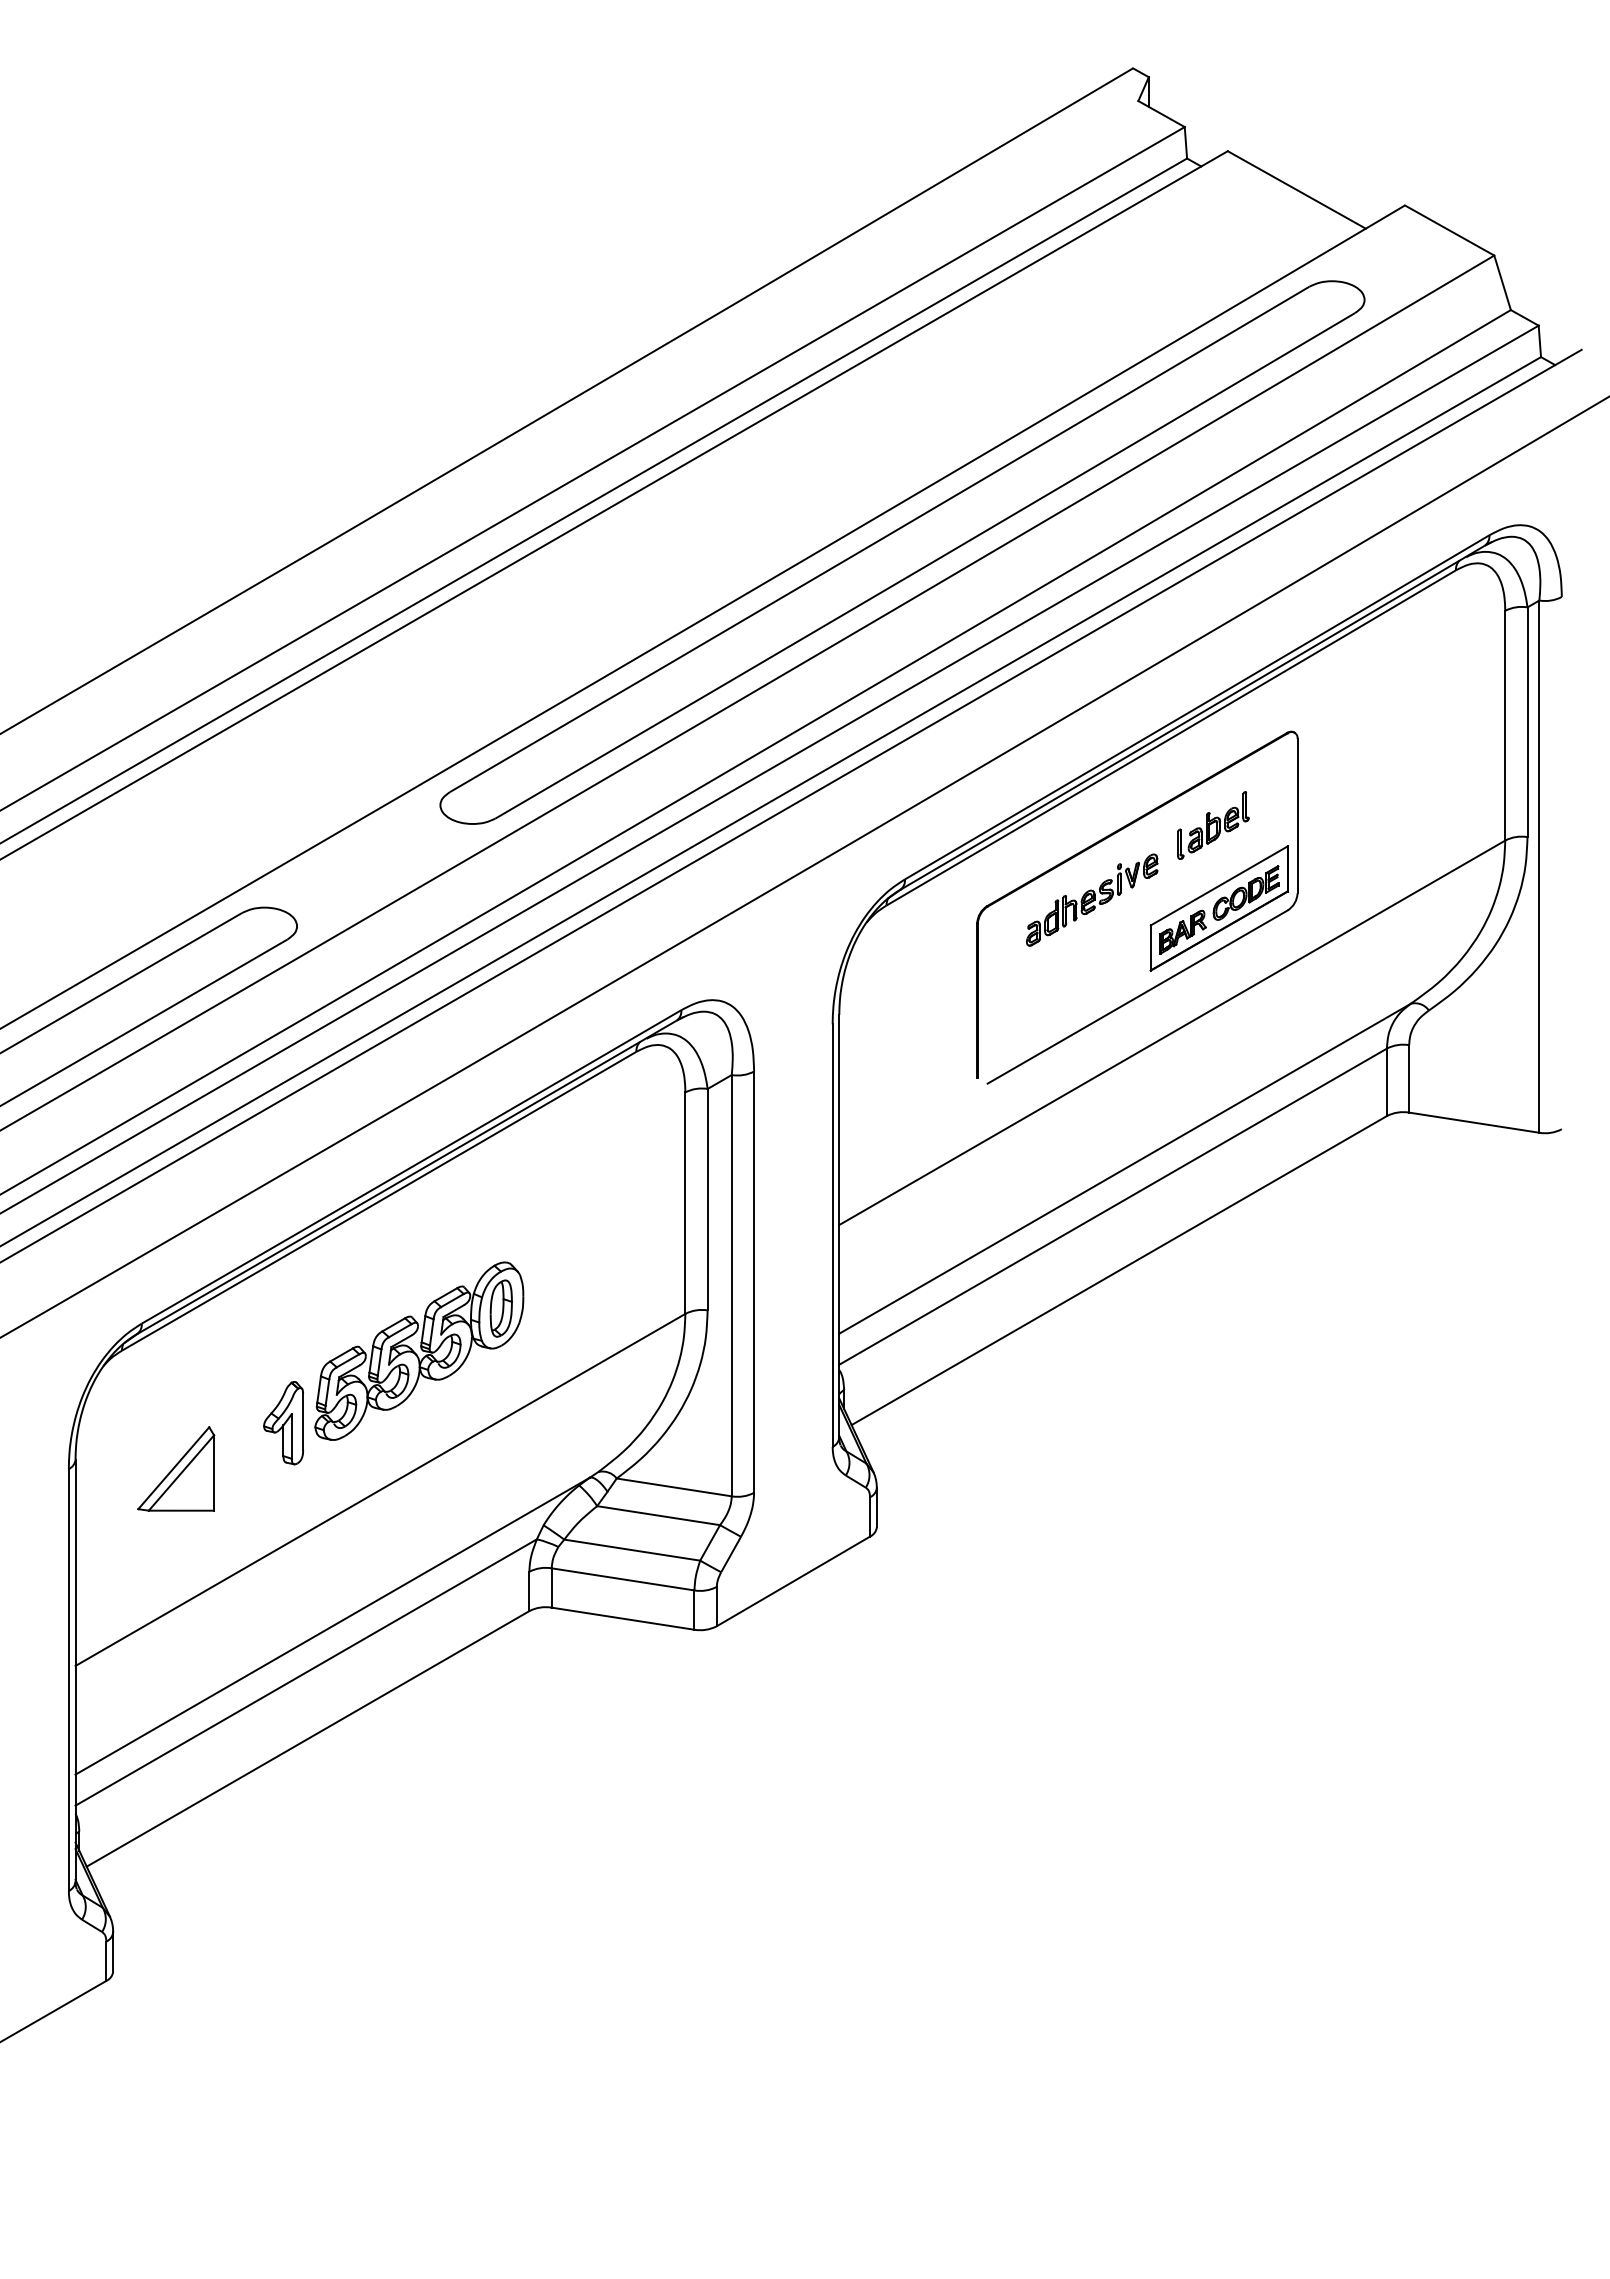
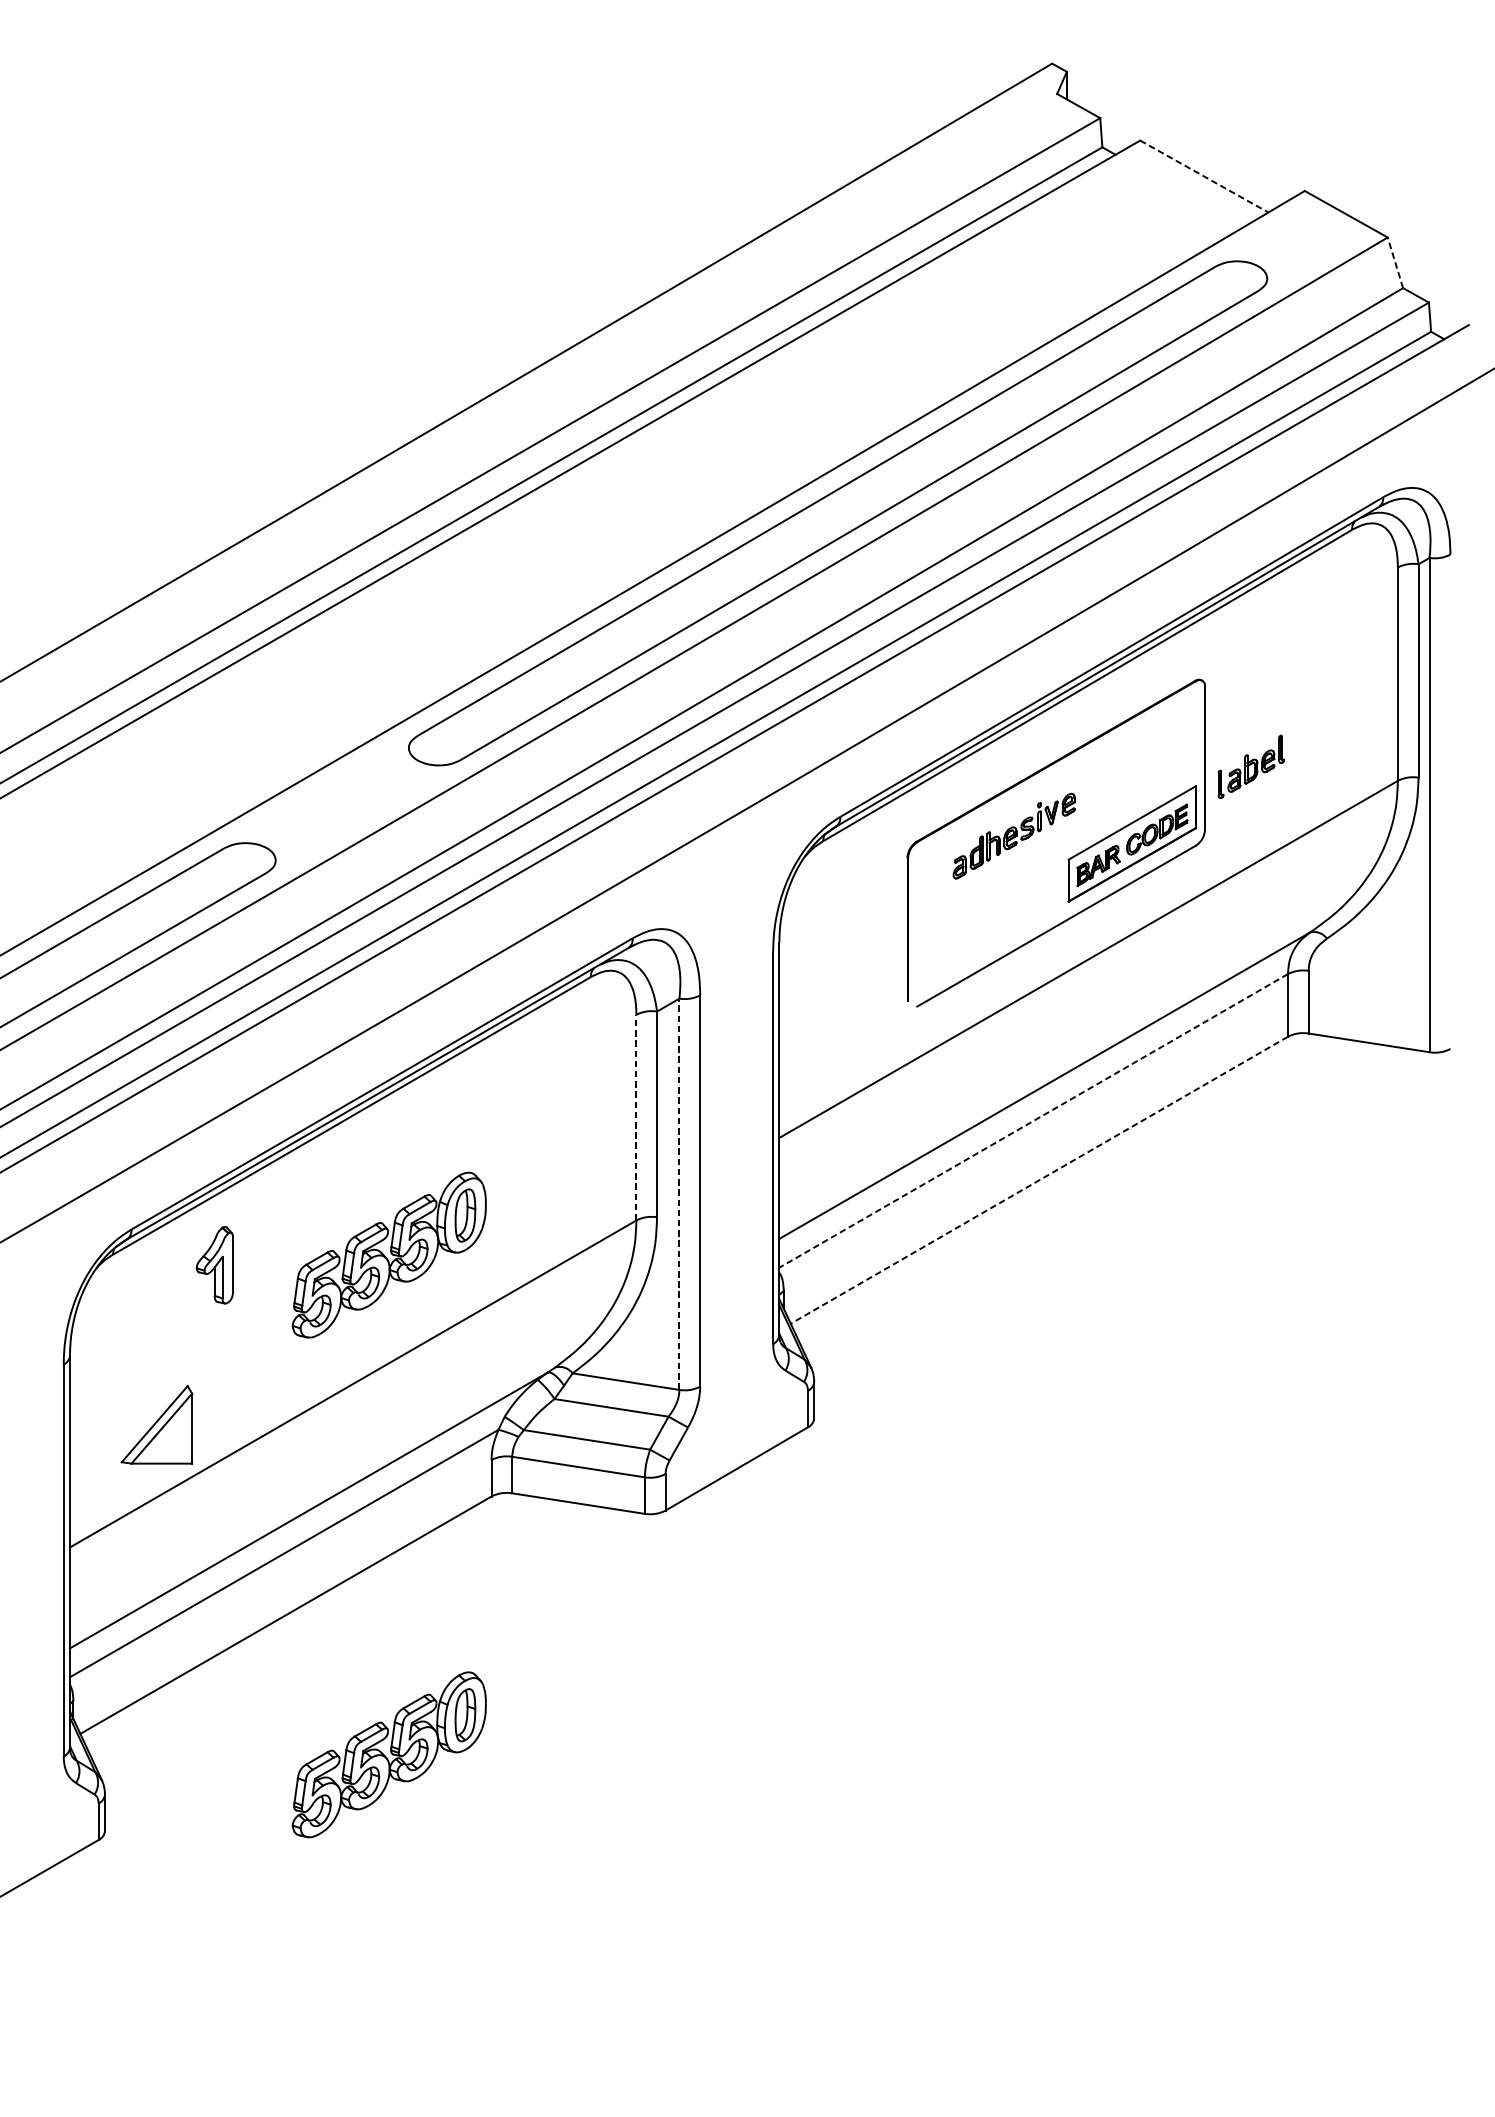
line: (1297, 190) -> (1204, 177), solid -> dashed
line: (1502, 282) -> (1395, 262), solid -> dashed
part: (1213, 825) -> (1251, 766), moved
line: (685, 1203) -> (636, 1117), solid -> dashed
line: (1112, 1206) -> (1033, 1120), solid -> dashed
line: (1118, 1270) -> (1038, 1180), solid -> dashed
line: (731, 1285) -> (679, 1194), solid -> dashed
part: (283, 1423) -> (214, 1265), moved
part: (176, 1468) -> (157, 1424), moved
part: (419, 1888) -> (389, 1754), added

